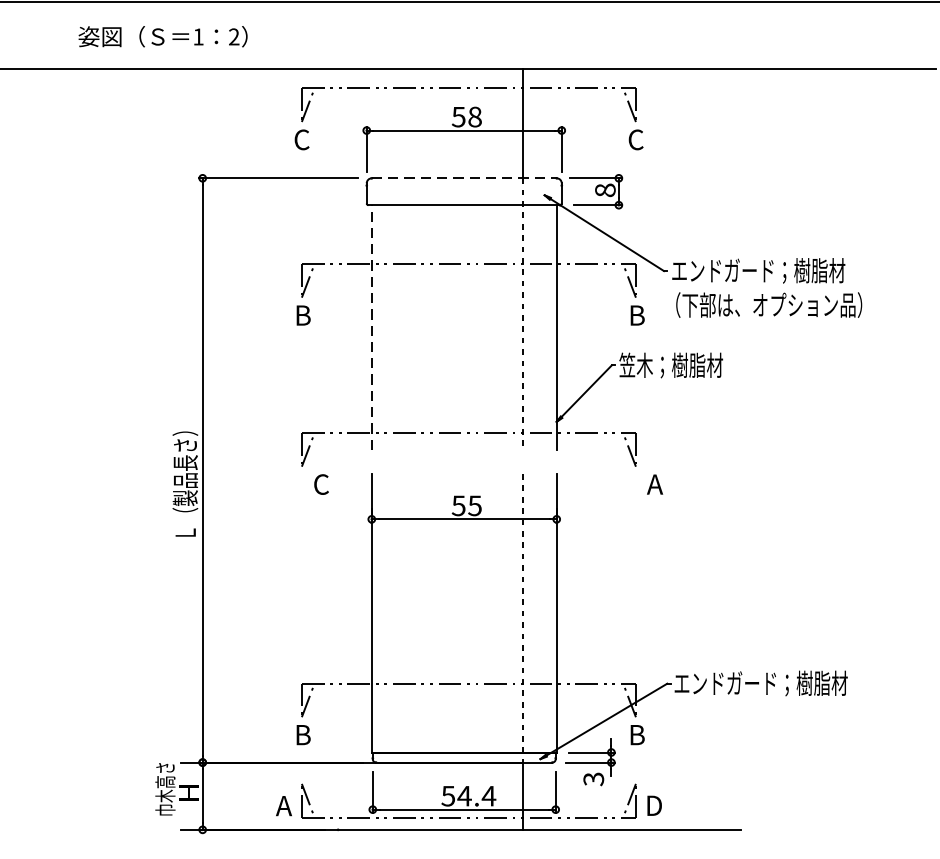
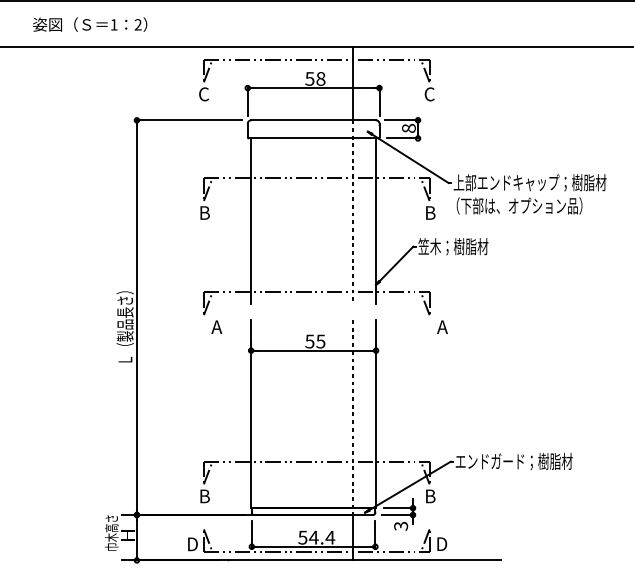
text: (163, 36) -> (90, 24), moved
line: (465, 178) -> (314, 120), dashed -> solid
text: (783, 270) -> (529, 182), エンドガード；樹脂材 -> 上部エンドキャップ；樹脂材
line: (372, 328) -> (251, 221), dashed -> solid
text: (320, 485) -> (216, 327), C -> A
text: (283, 806) -> (191, 544), A -> D

